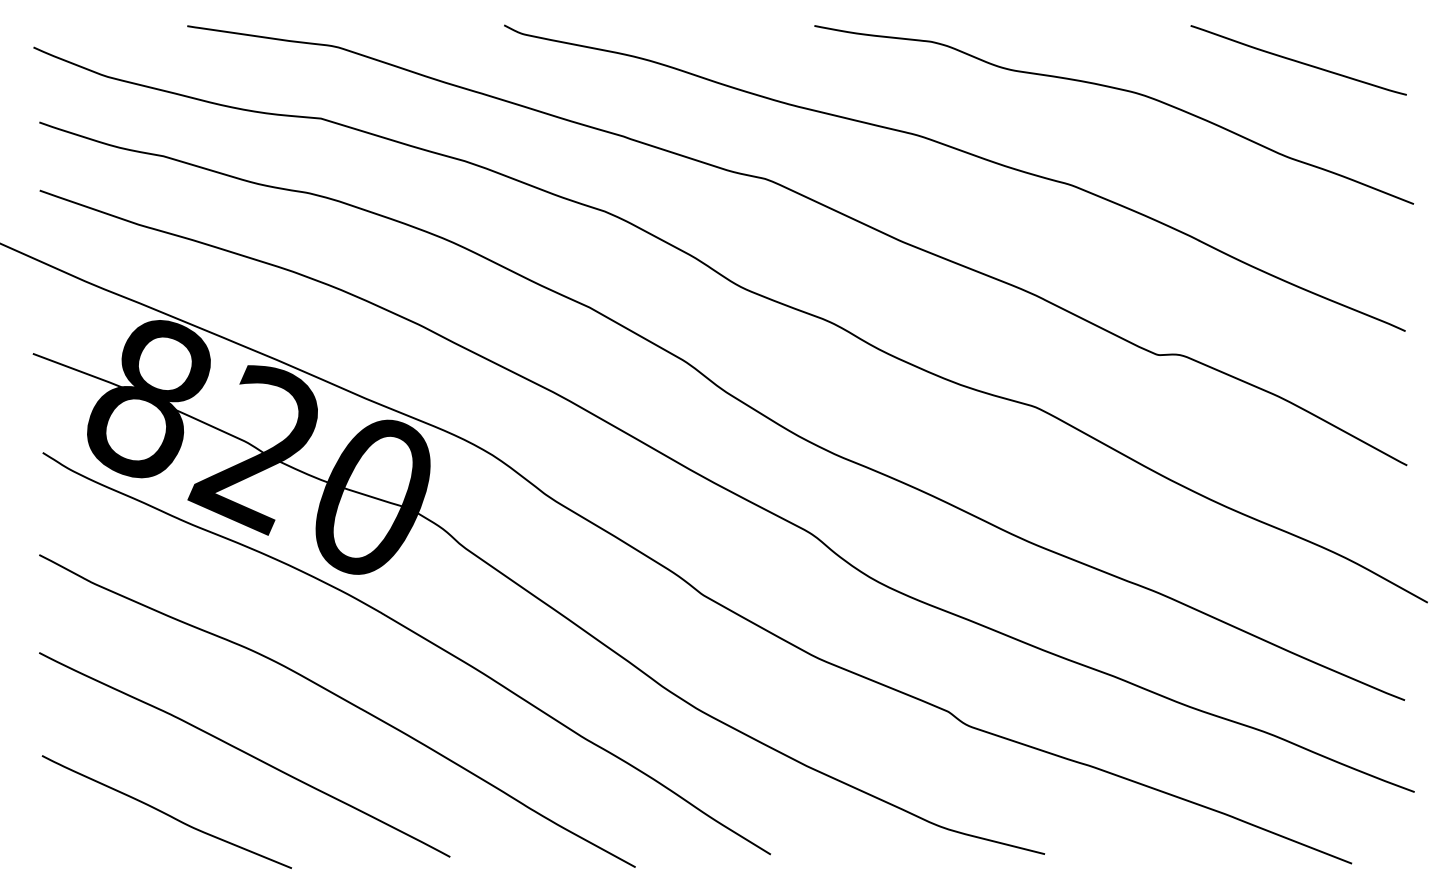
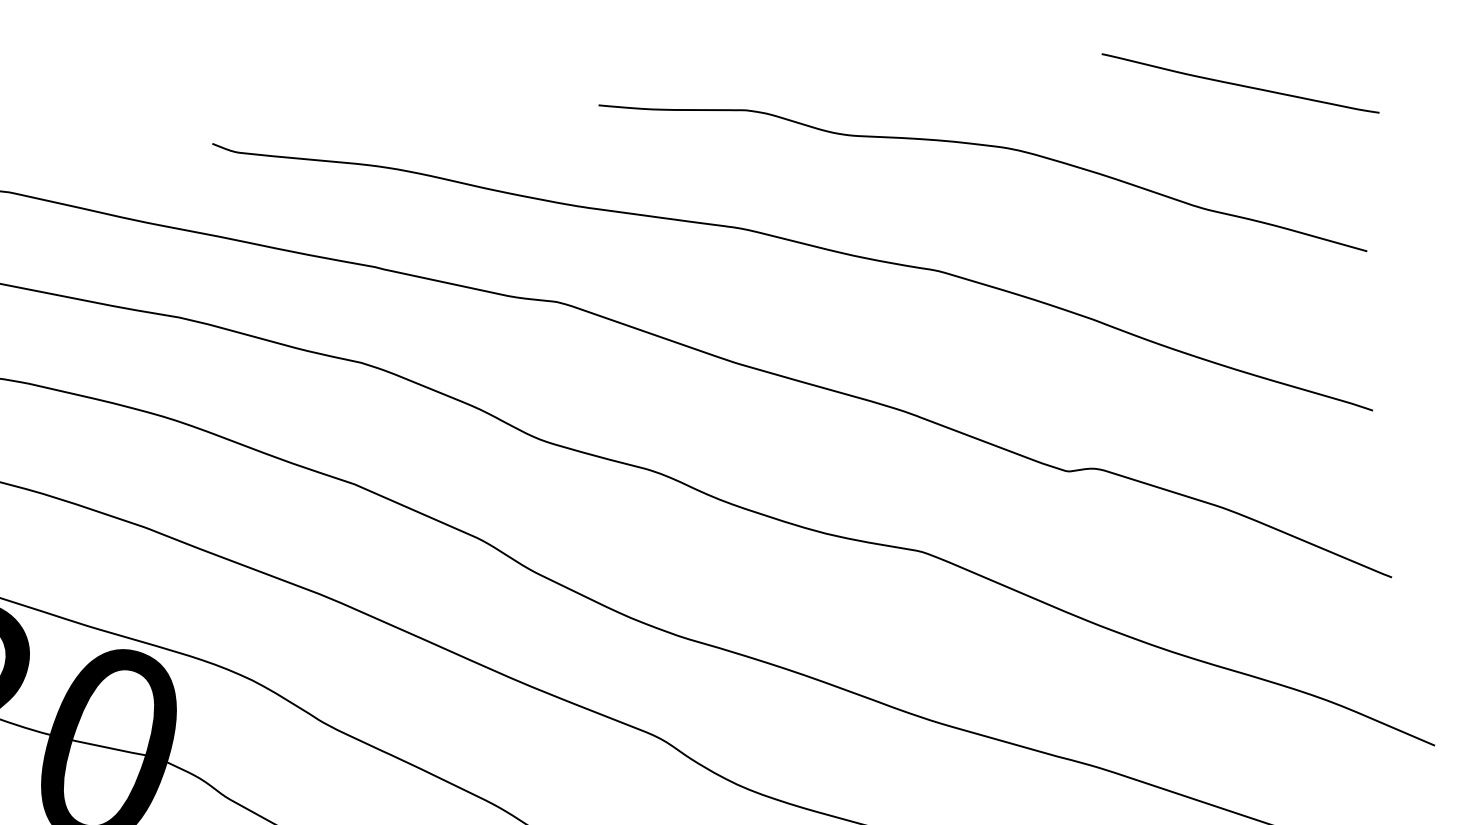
curve: (1297, 60) -> (1239, 83), moved

